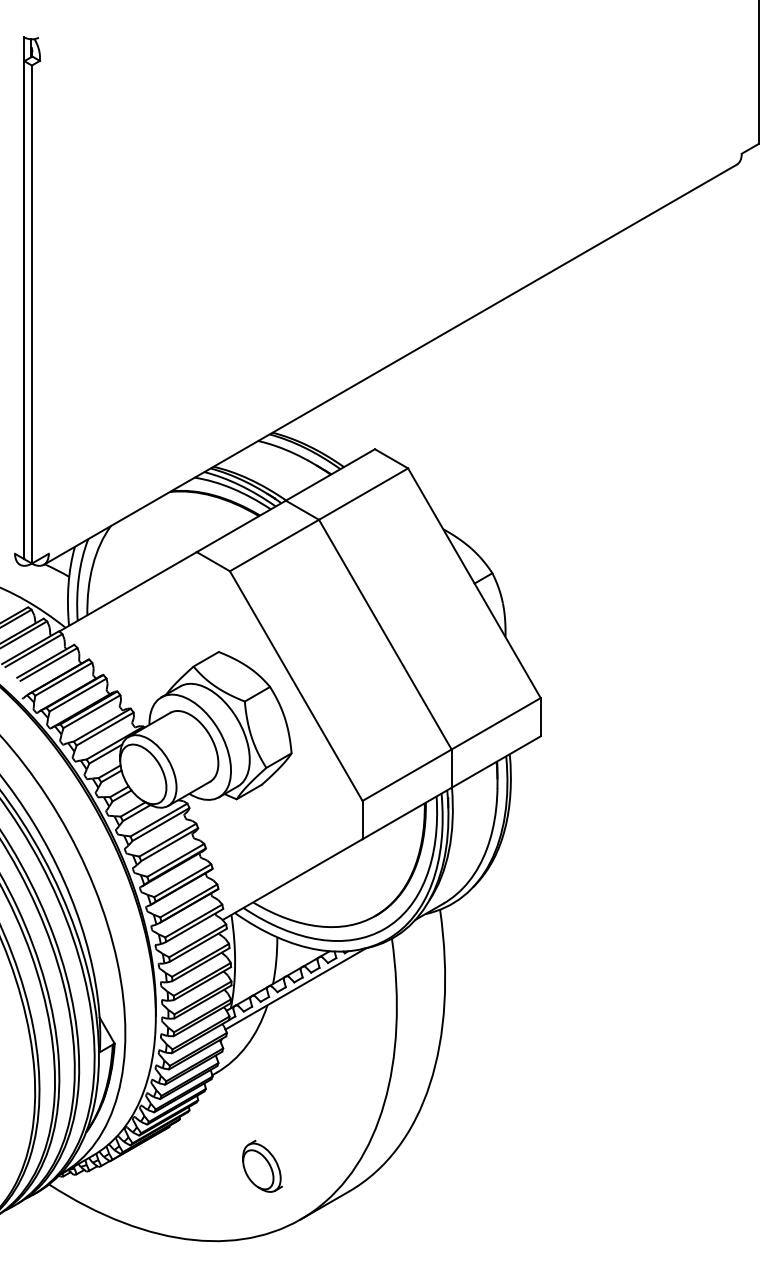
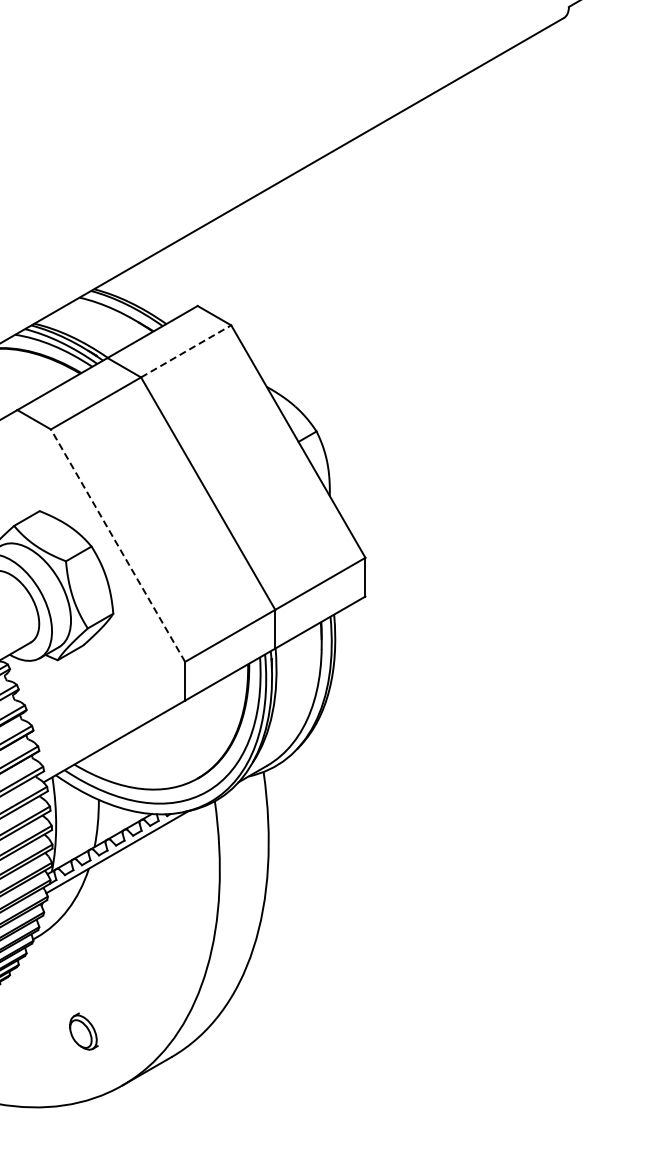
line: (364, 493) -> (187, 350), solid -> dashed
line: (296, 686) -> (118, 546), solid -> dashed
part: (262, 1165) -> (83, 1030), size x0.7

